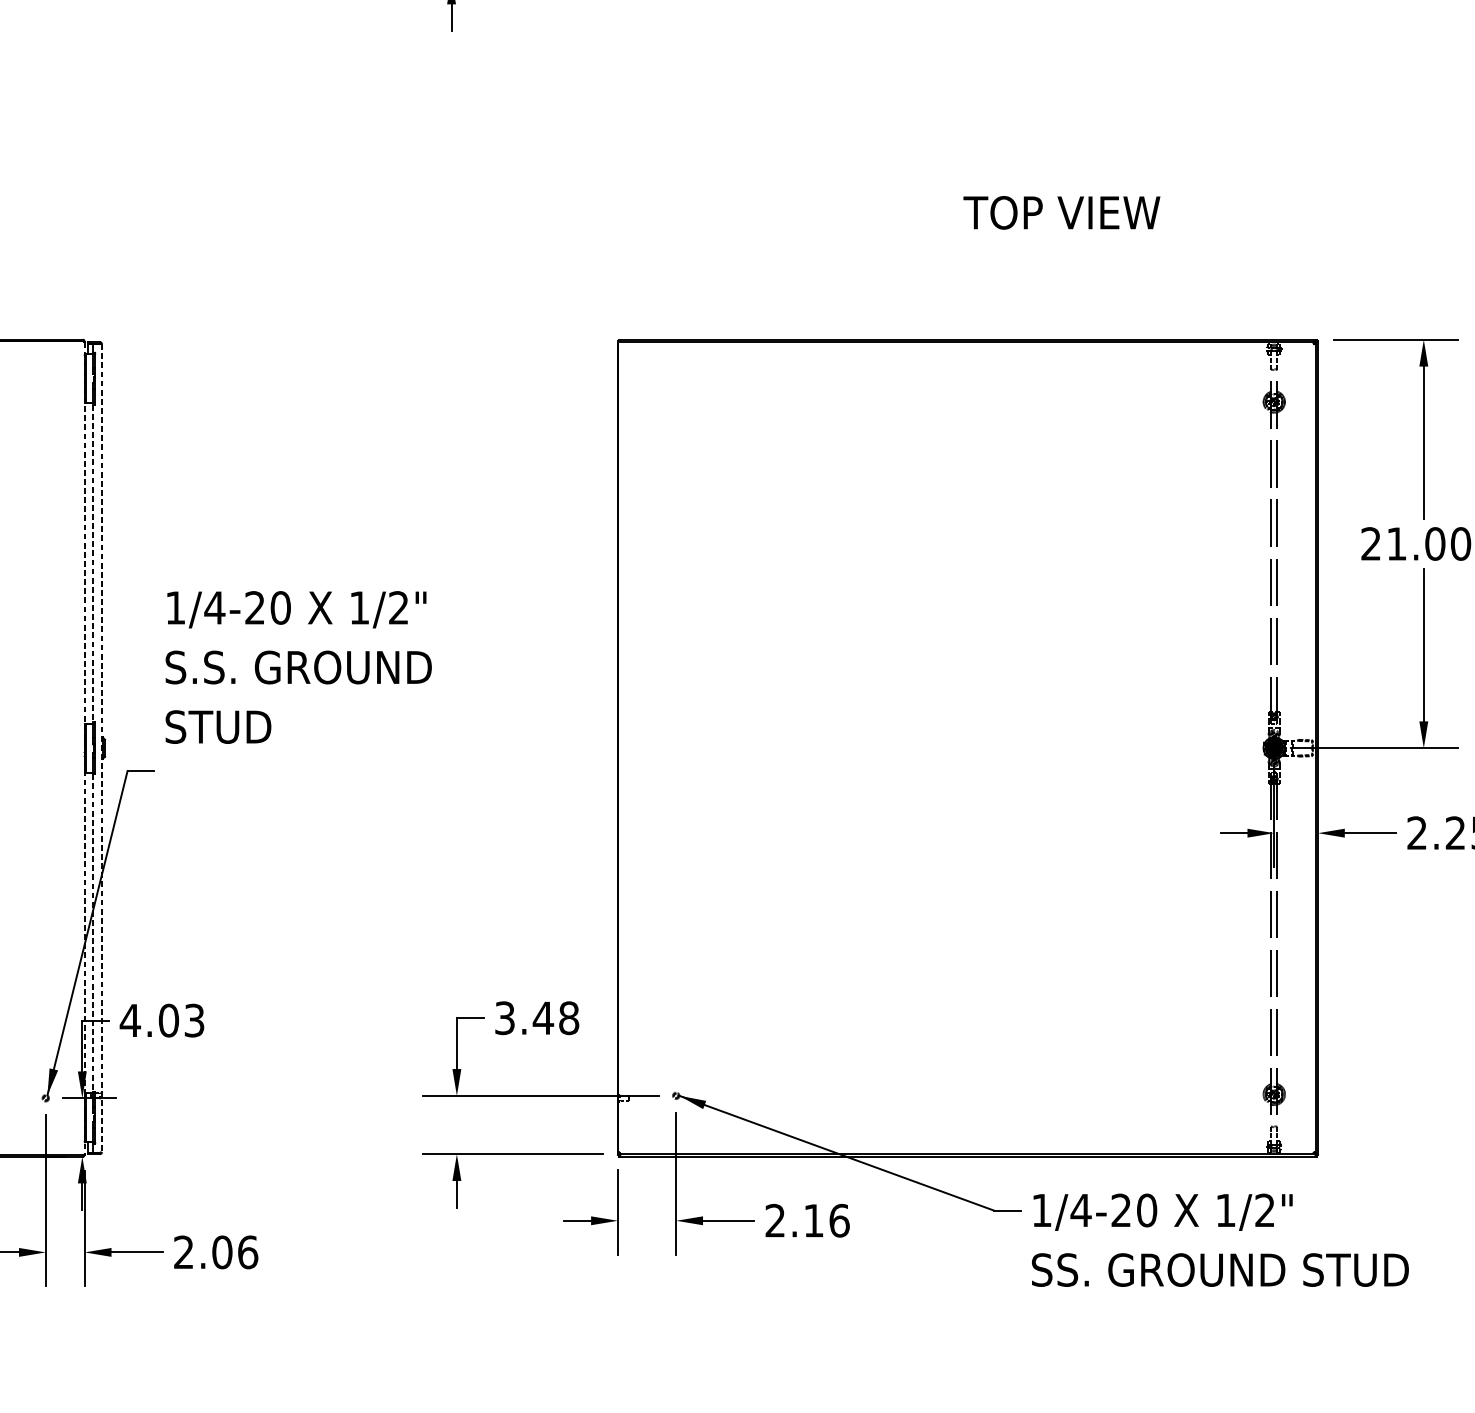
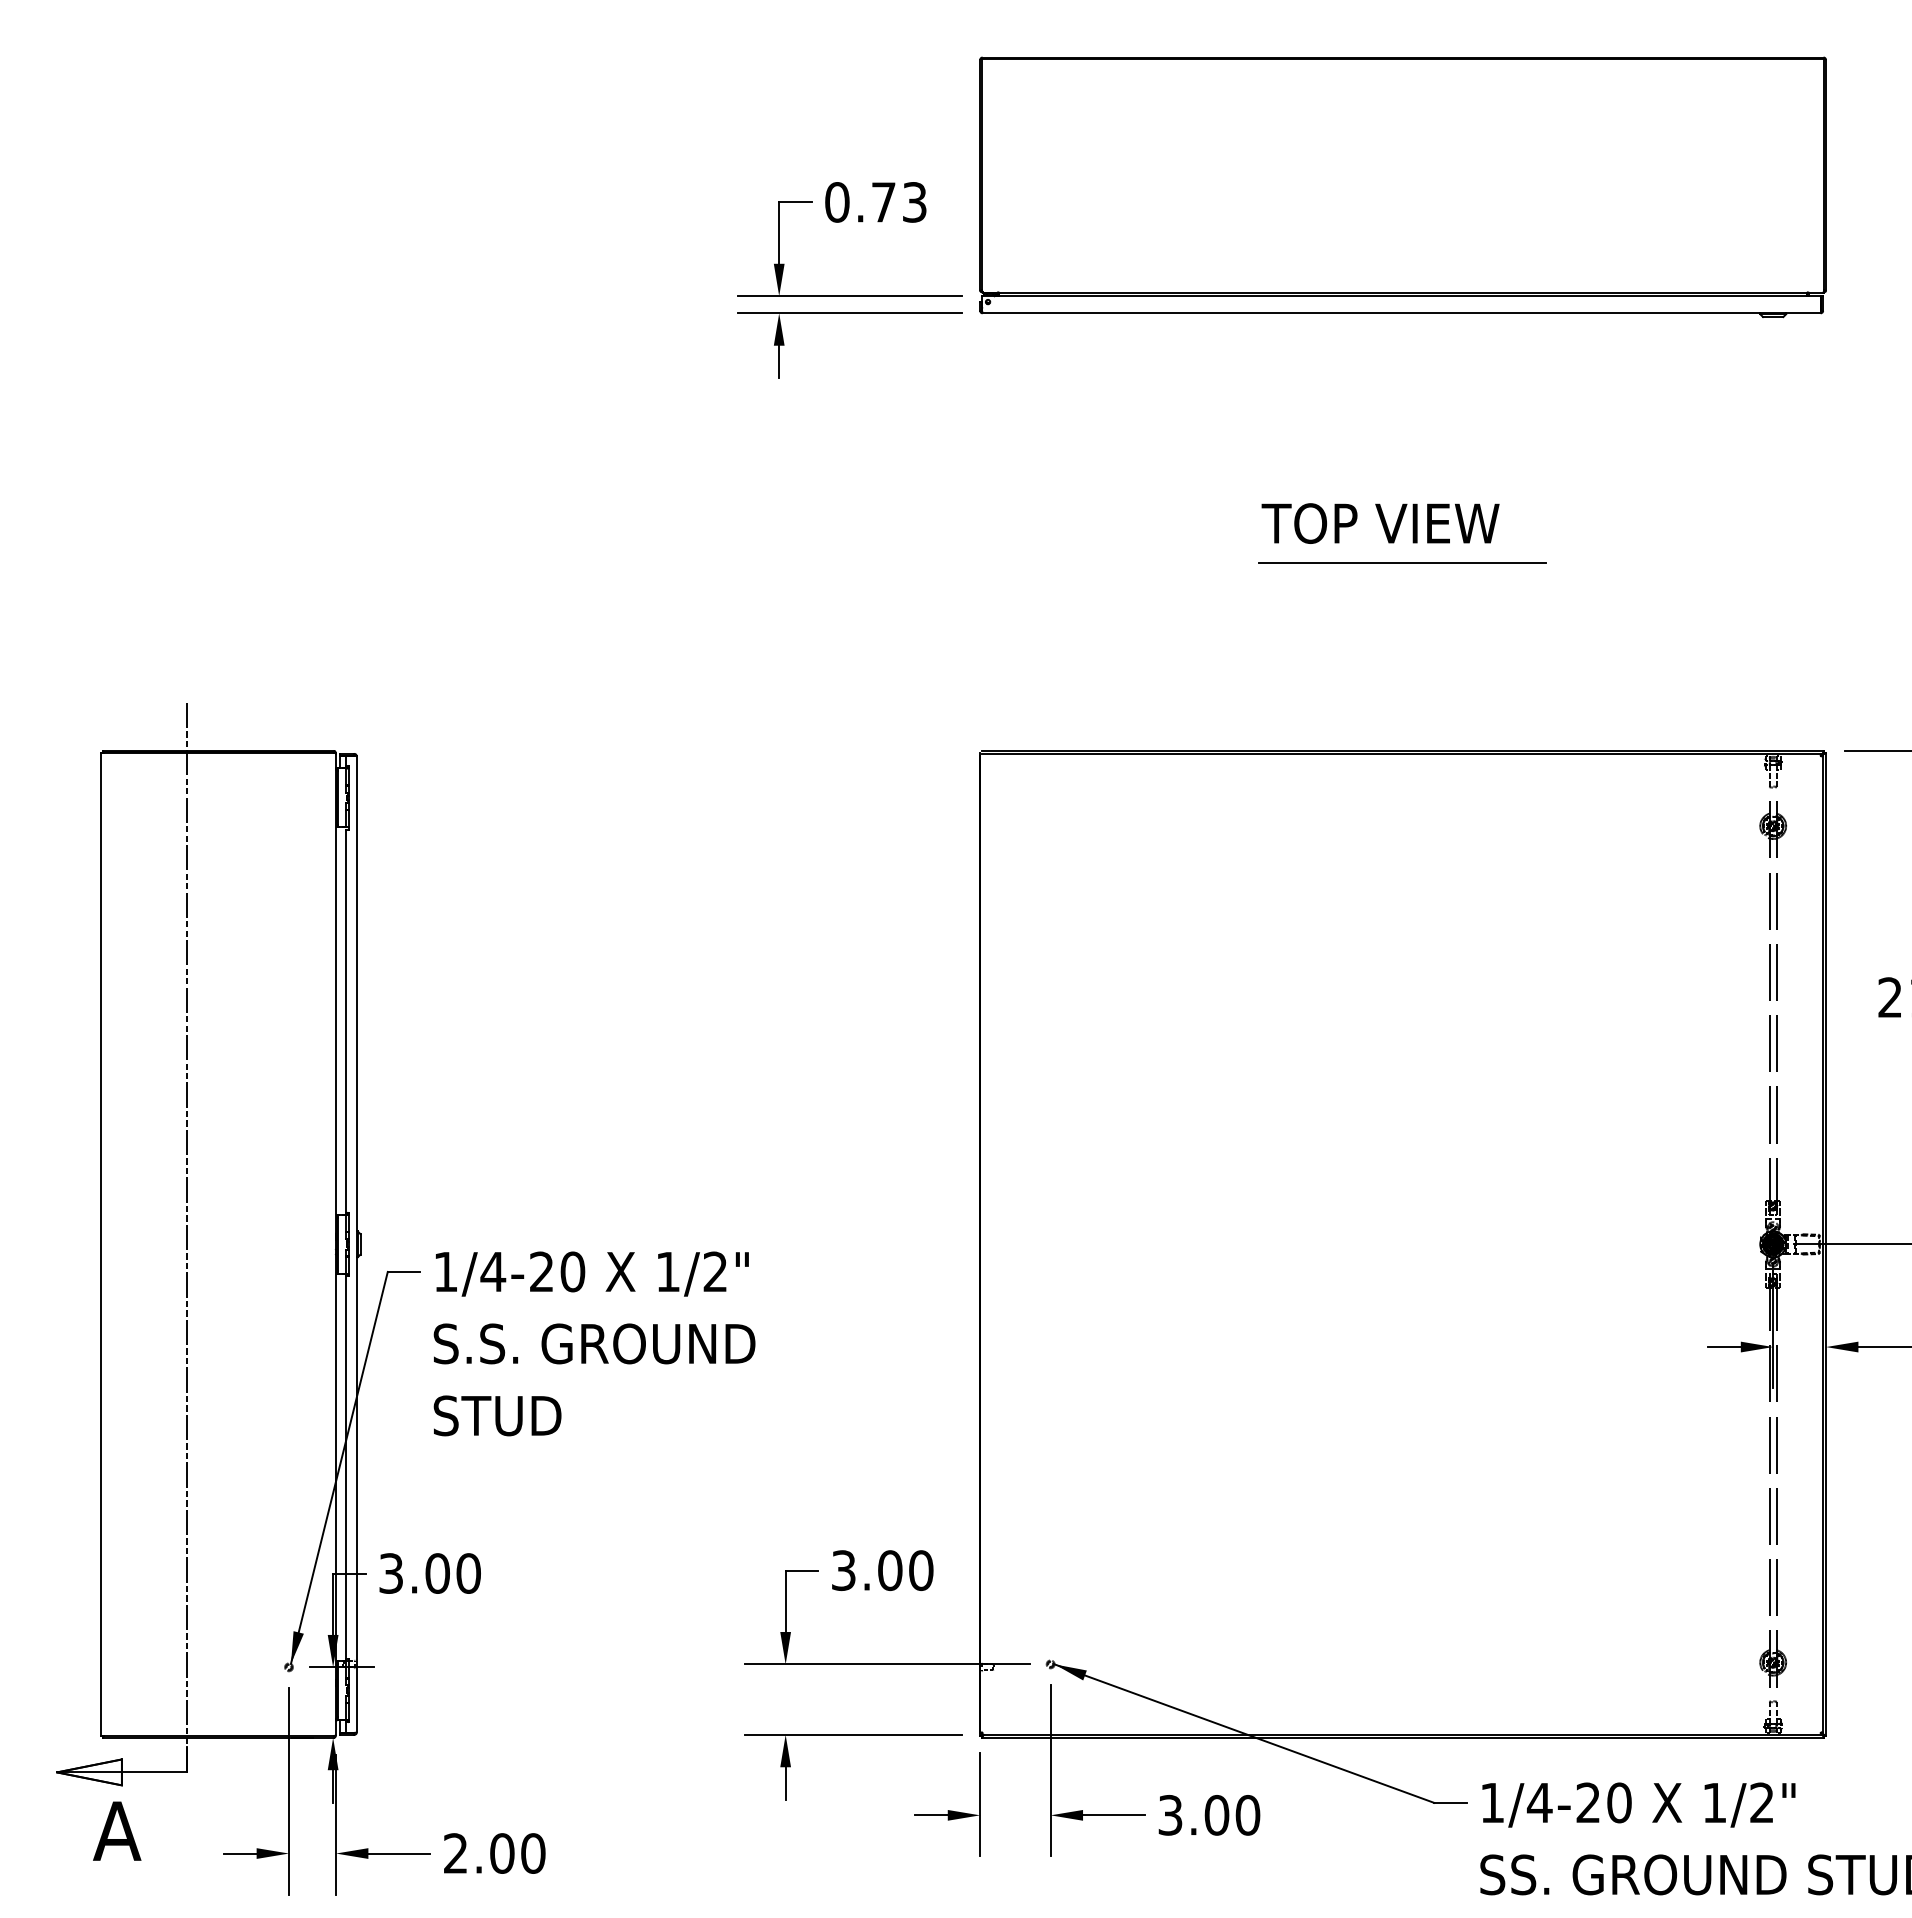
line: (967, 184) -> (1402, 563), added
text: (1061, 212) -> (1380, 523), moved
line: (92, 563) -> (345, 1021), dashed -> solid
text: (298, 667) -> (594, 1343), moved
line: (85, 748) -> (336, 1244), dashed -> solid
line: (101, 748) -> (356, 1244), dashed -> solid
line: (92, 932) -> (345, 1467), dashed -> solid
text: (556, 1018) -> (905, 1570), 3.48 -> 3.00
text: (162, 1020) -> (429, 1573), 4.03 -> 3.00
text: (807, 1220) -> (1209, 1815), 2.16 -> 3.00
text: (248, 1252) -> (533, 1853), 2.06 -> 2.00

